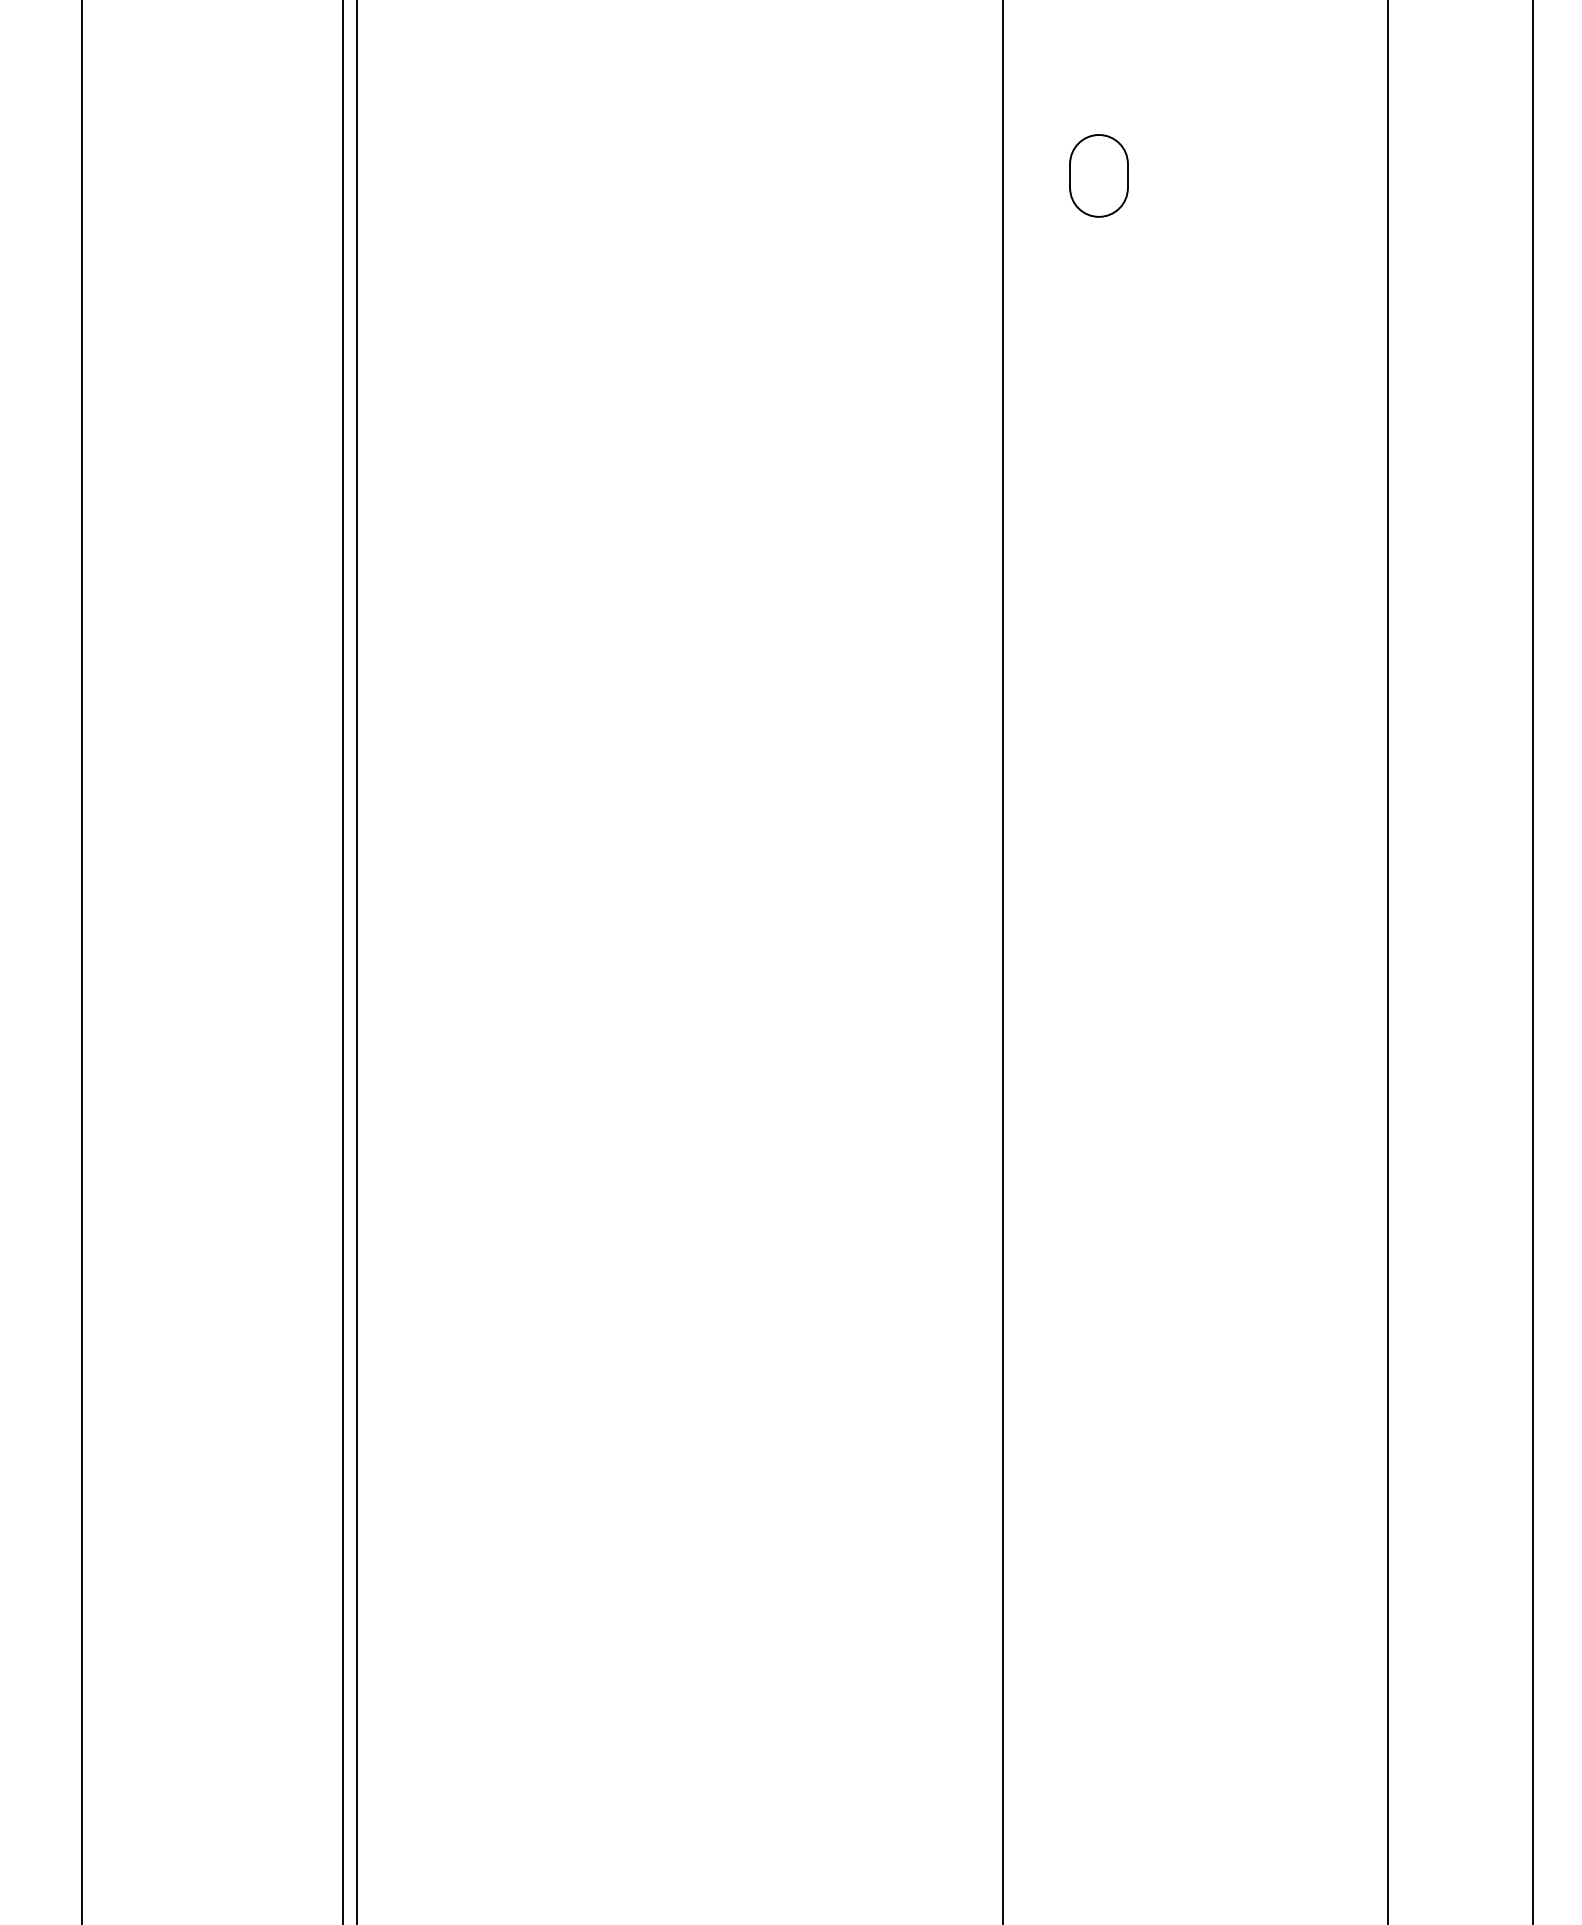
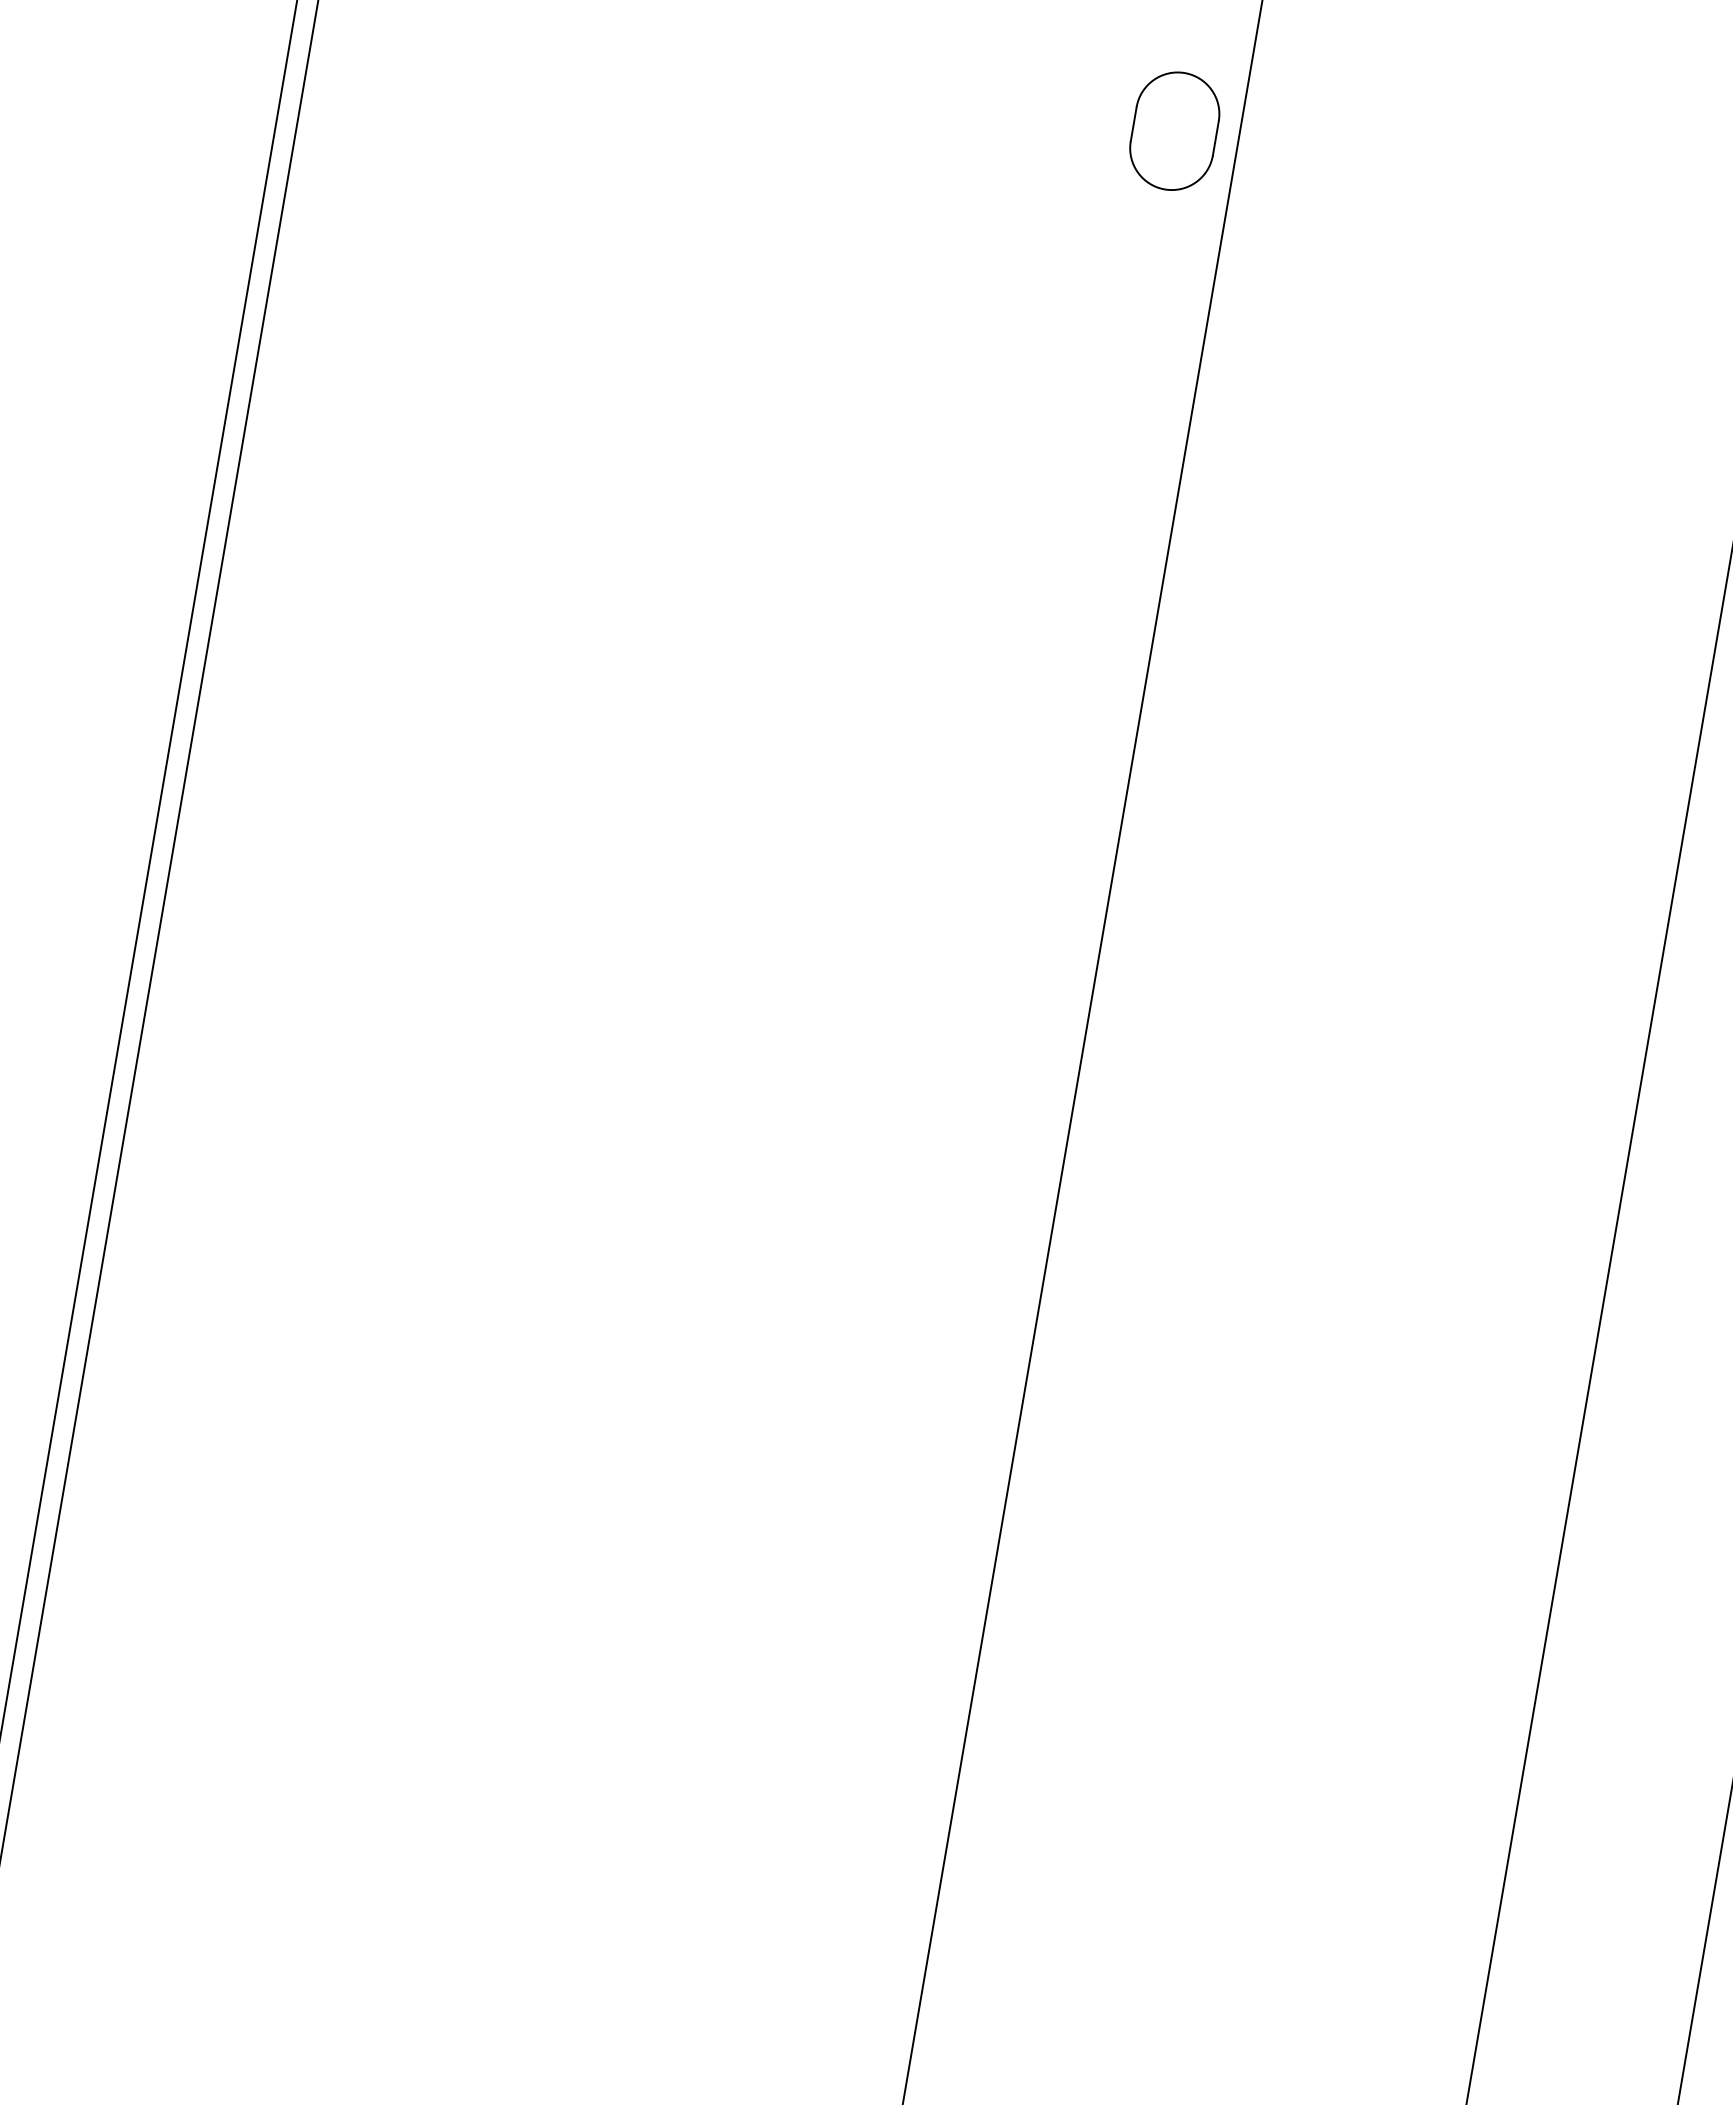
part: (1098, 175) -> (1174, 130), moved

